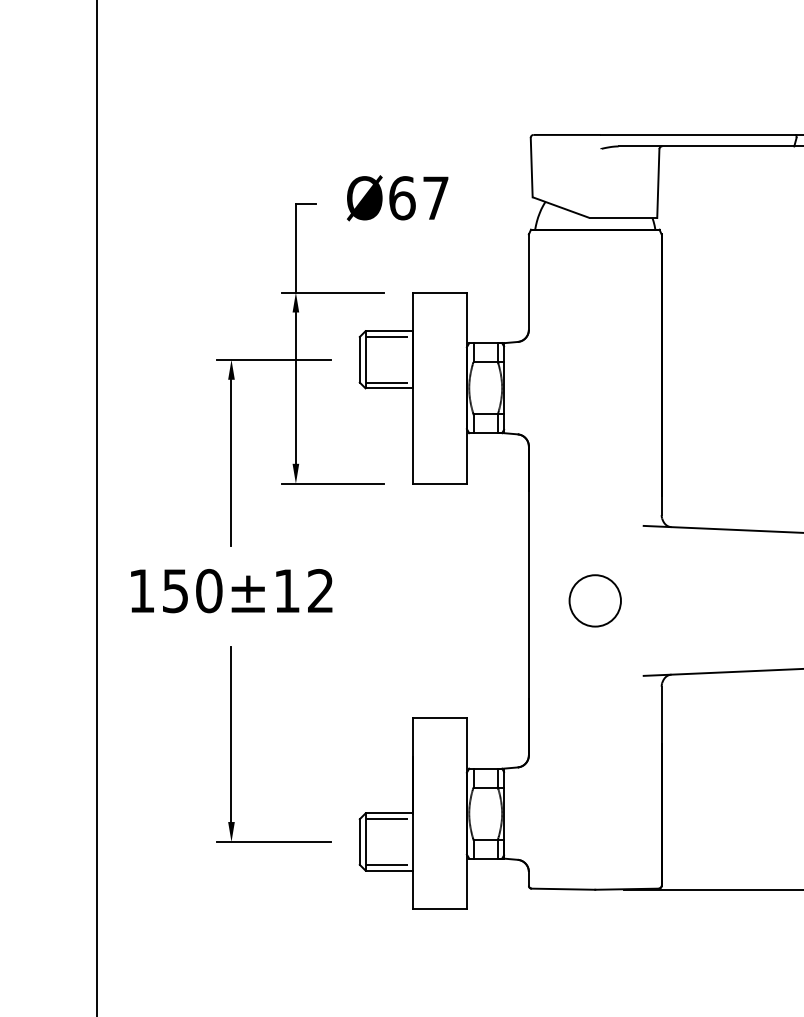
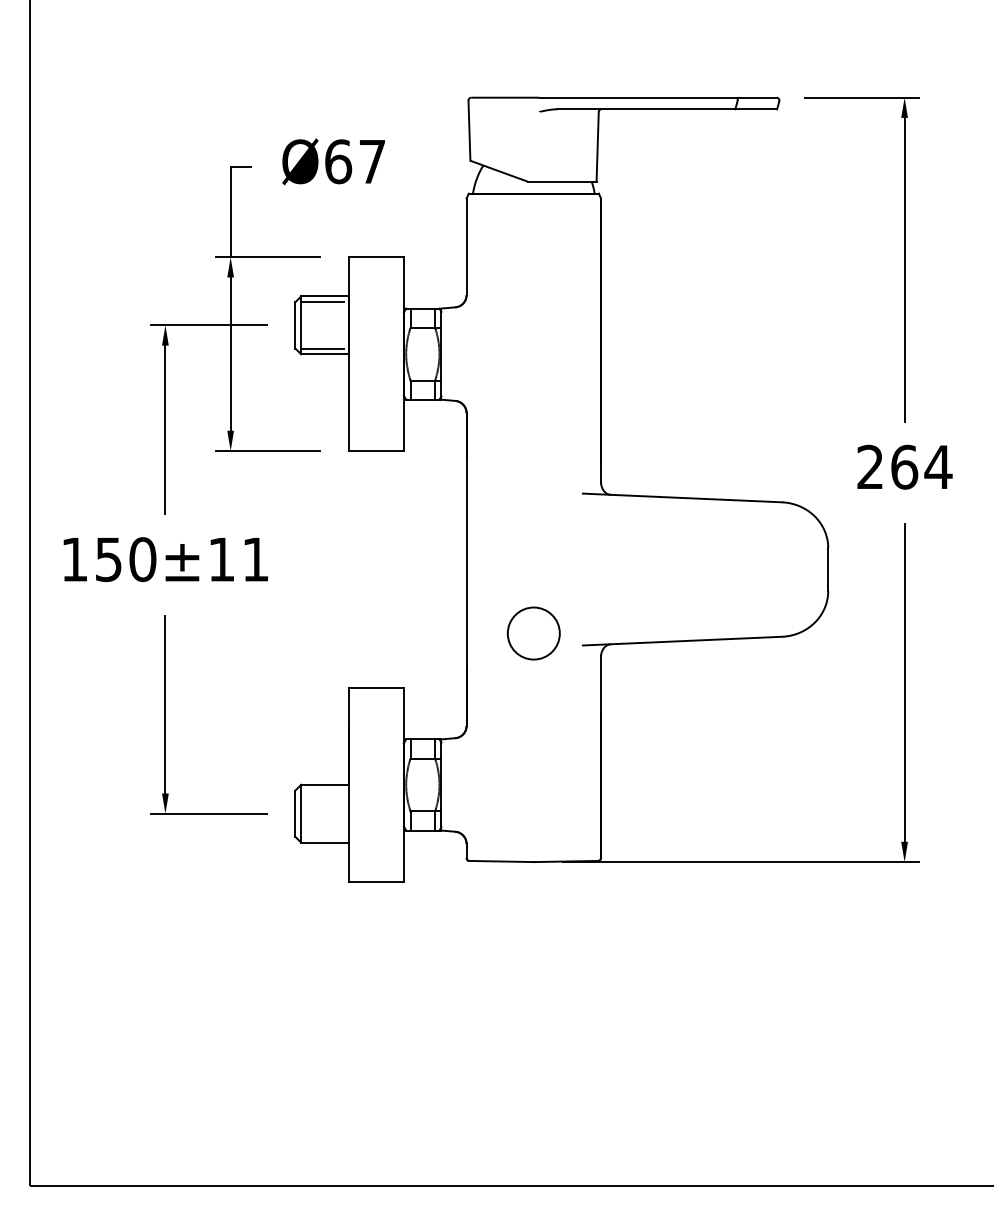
text: (319, 590) -> (254, 559), 150±12 -> 150±11
circle: (594, 600) -> (533, 633), moved
line: (388, 819) -> (324, 790), removed
line: (388, 864) -> (324, 836), removed

